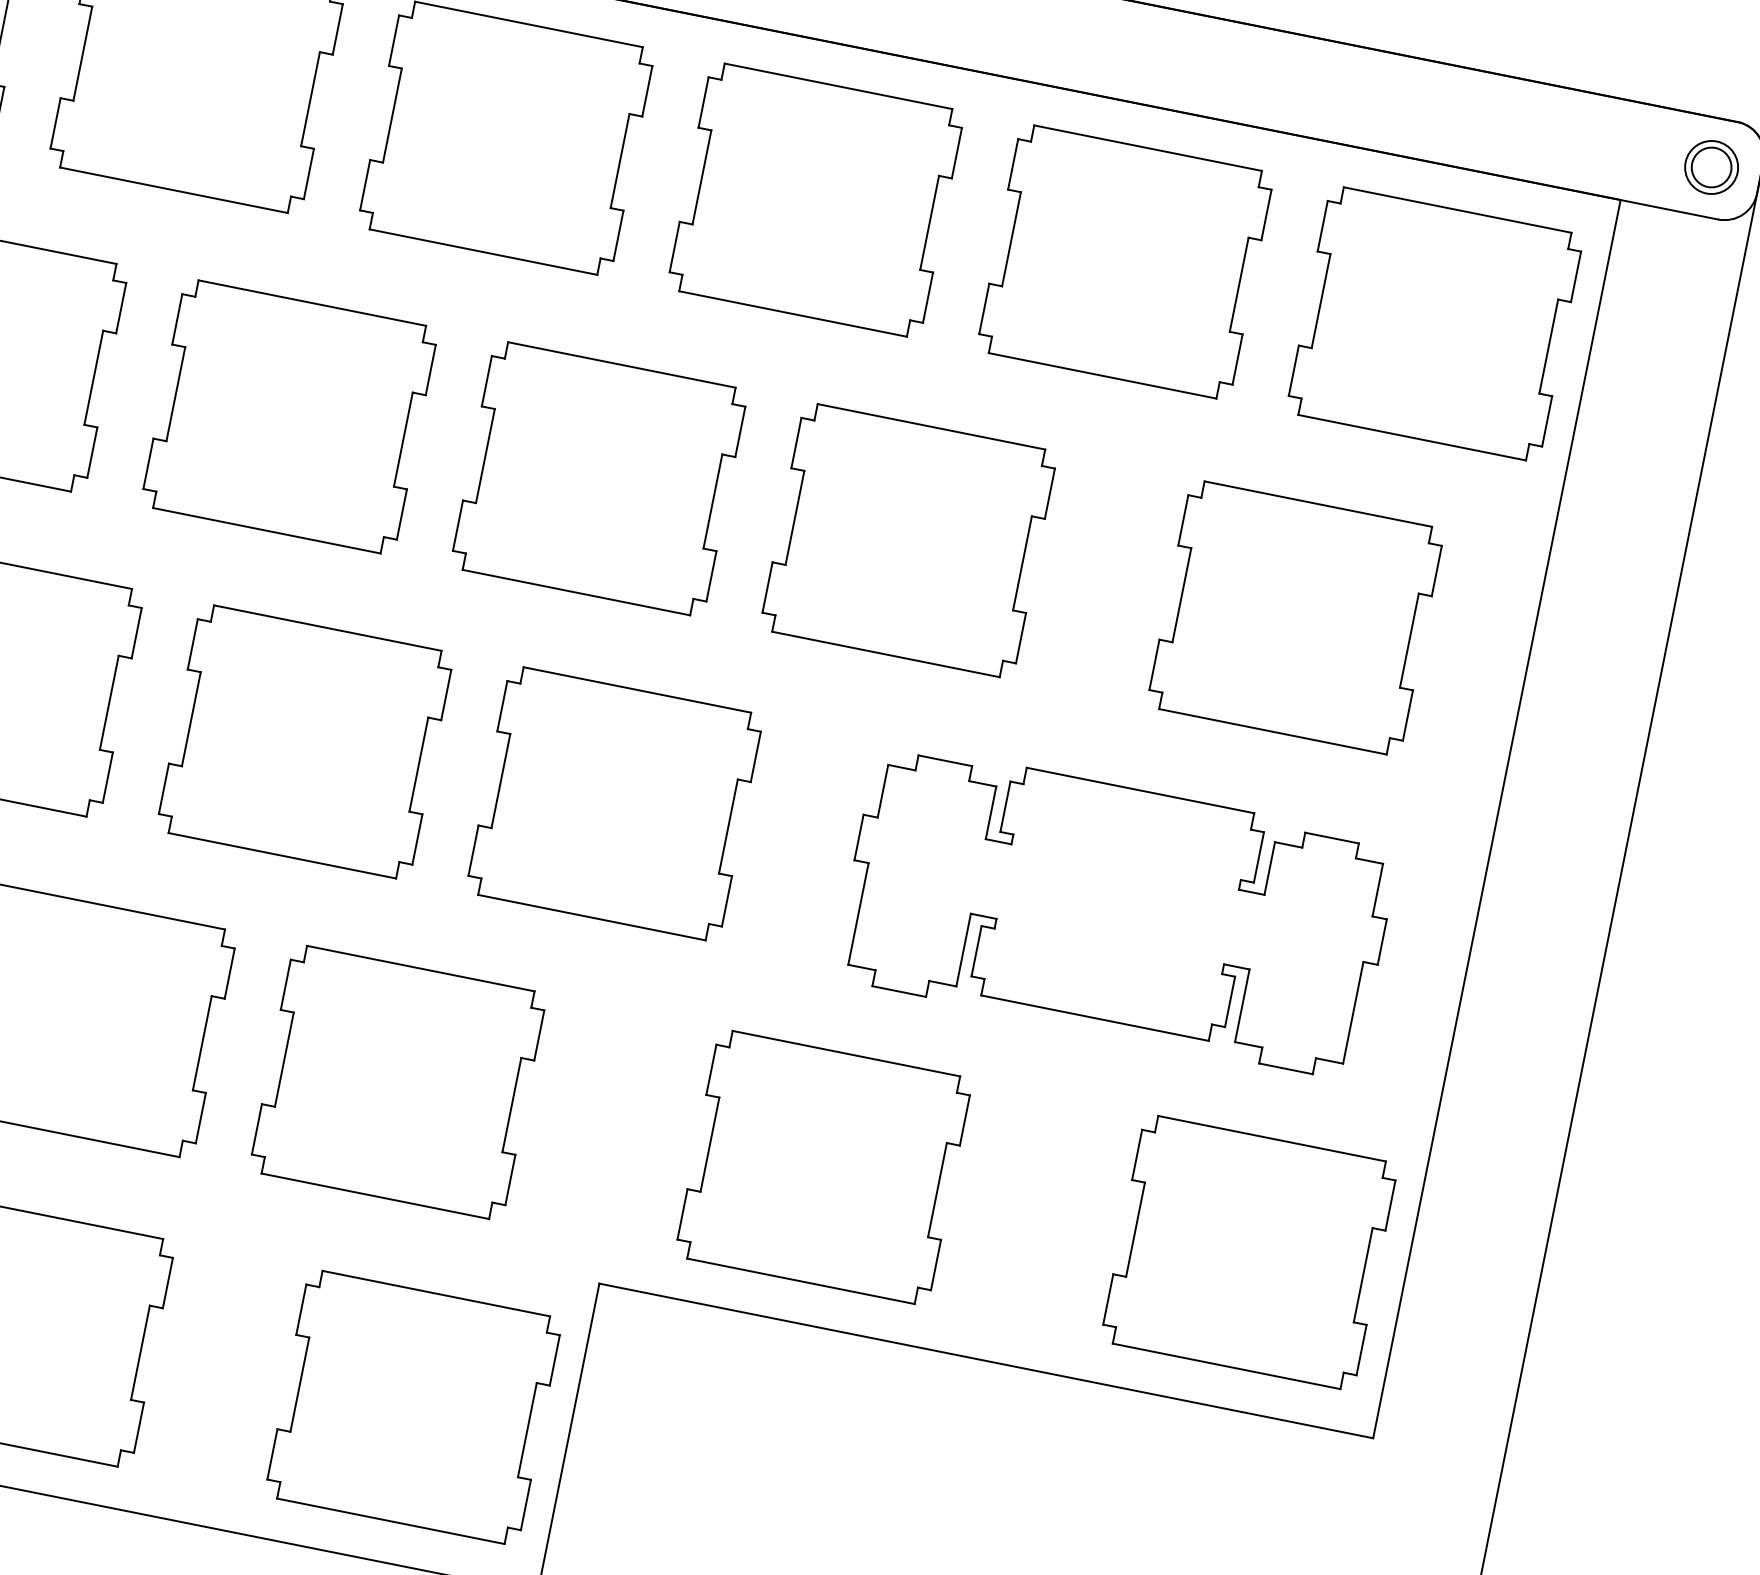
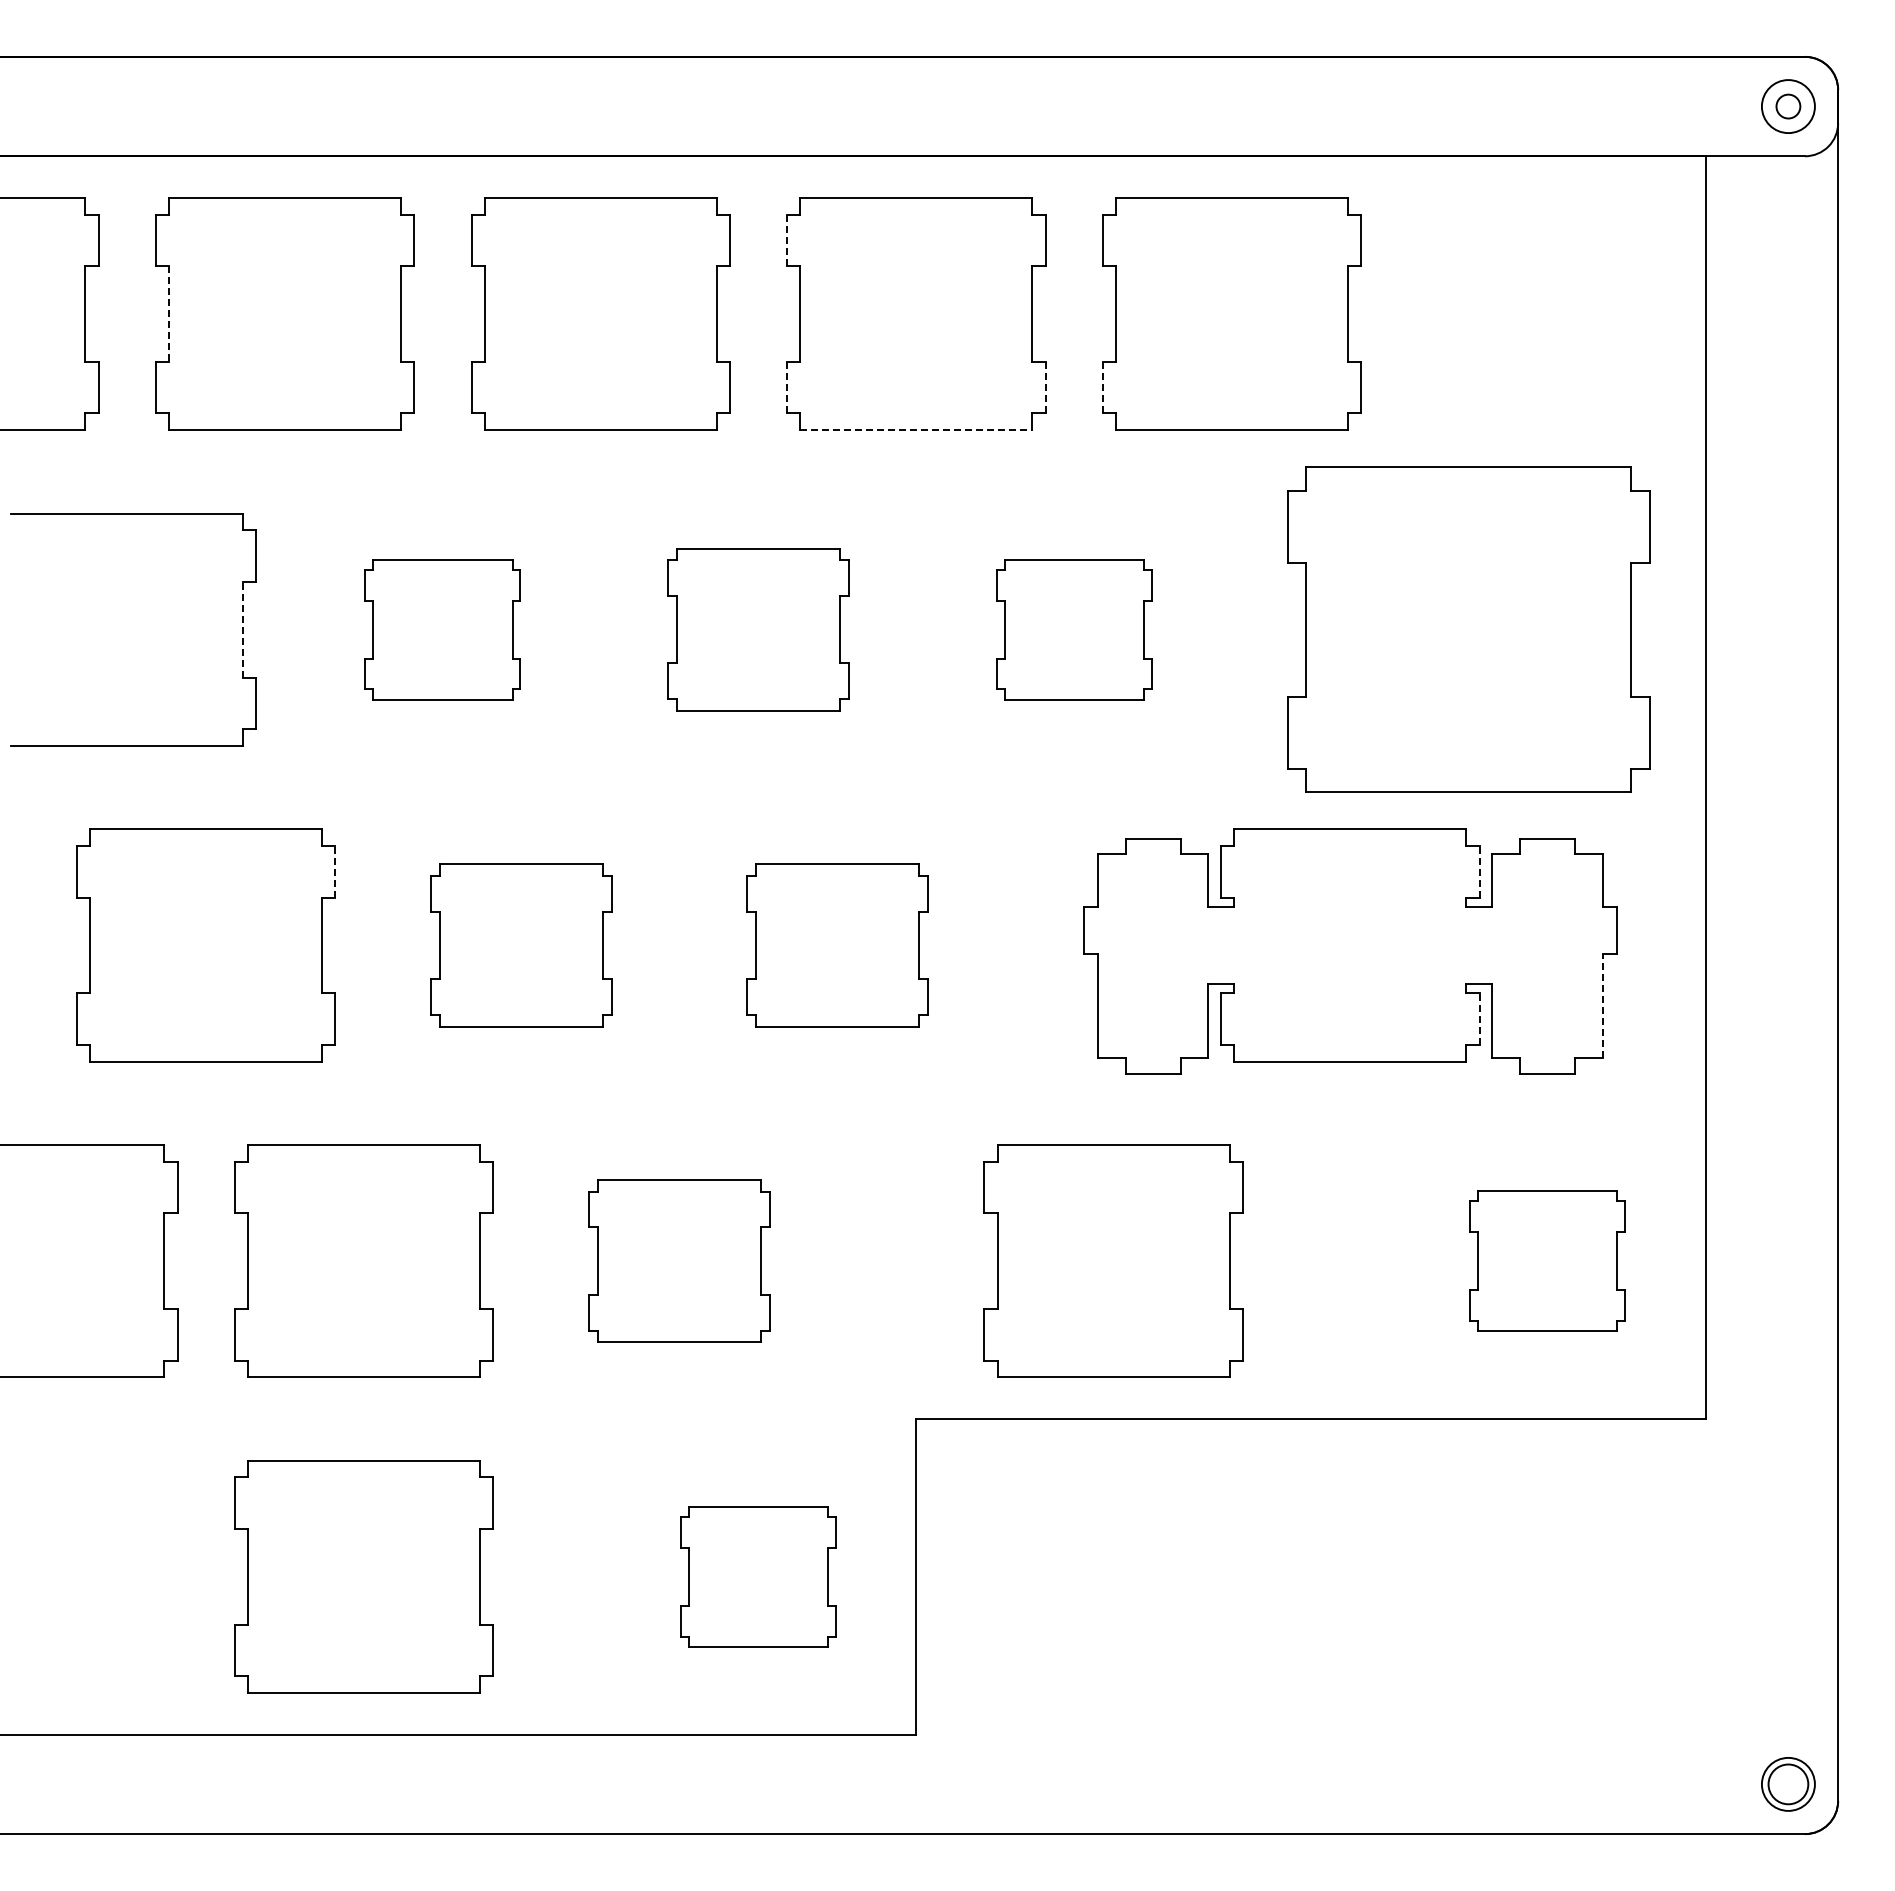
line: (82, 53) -> (168, 314), solid -> dashed
line: (703, 102) -> (787, 240), solid -> dashed
circle: (1711, 167) -> (1788, 106), size x0.6
line: (675, 246) -> (787, 387), solid -> dashed
line: (928, 297) -> (1045, 387), solid -> dashed
line: (983, 308) -> (1102, 387), solid -> dashed
line: (793, 314) -> (916, 430), solid -> dashed
part: (1434, 323) -> (1547, 313), removed
line: (94, 377) -> (243, 629), solid -> dashed
part: (289, 416) -> (442, 629), size x0.6
part: (599, 478) -> (758, 629), size x0.7
part: (908, 540) -> (1073, 629), size x0.6
part: (1295, 617) -> (1468, 629), size x1.4
line: (136, 632) -> (335, 871), solid -> dashed
part: (304, 741) -> (521, 945), size x0.7
part: (614, 803) -> (837, 945), size x0.7
line: (1258, 857) -> (1479, 871), solid -> dashed
line: (1229, 1002) -> (1479, 1019), solid -> dashed
line: (1353, 1012) -> (1602, 1005), solid -> dashed
part: (398, 1081) -> (679, 1260), size x0.7
part: (1249, 1251) -> (1547, 1260), size x0.6
part: (413, 1407) -> (758, 1576), size x0.6

